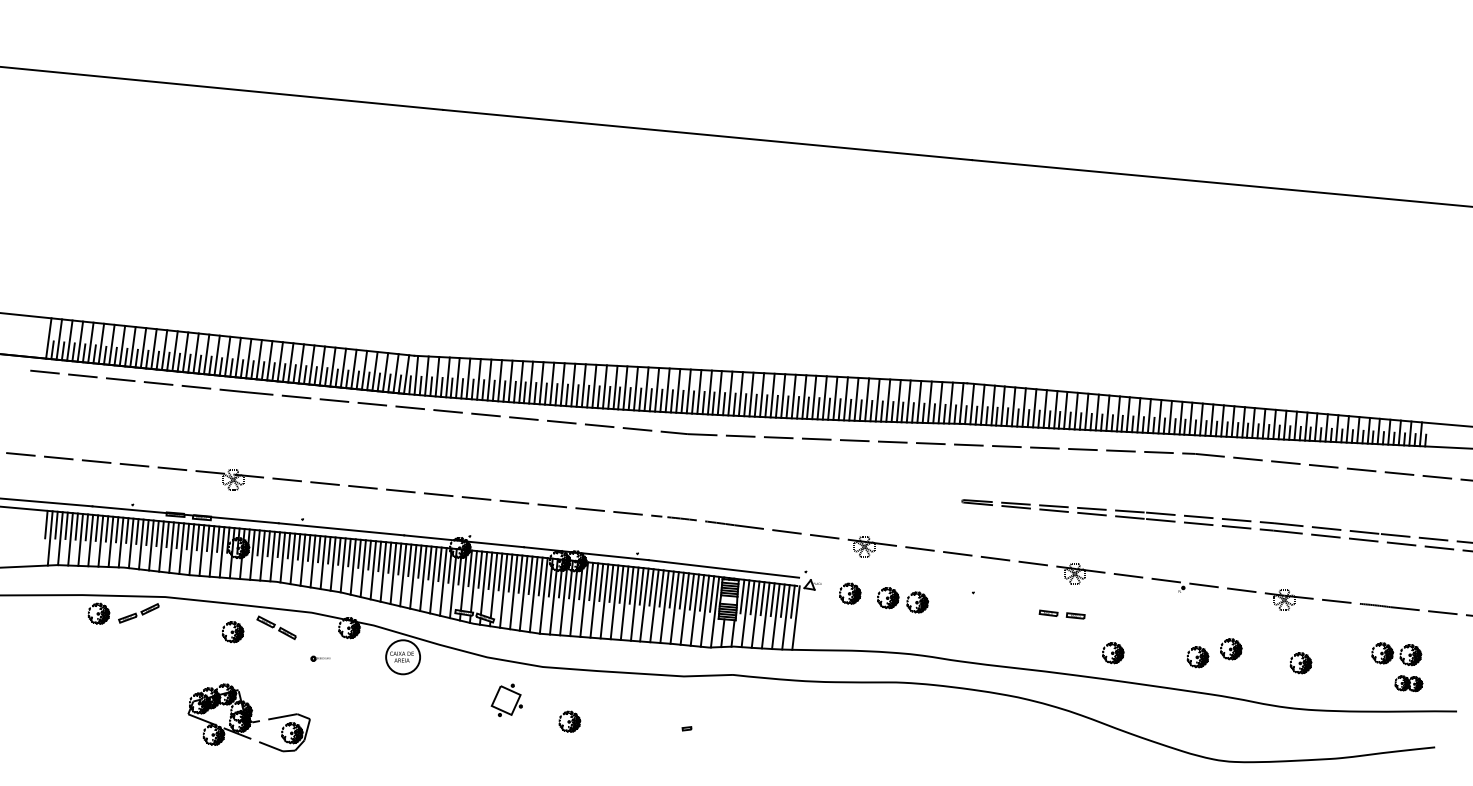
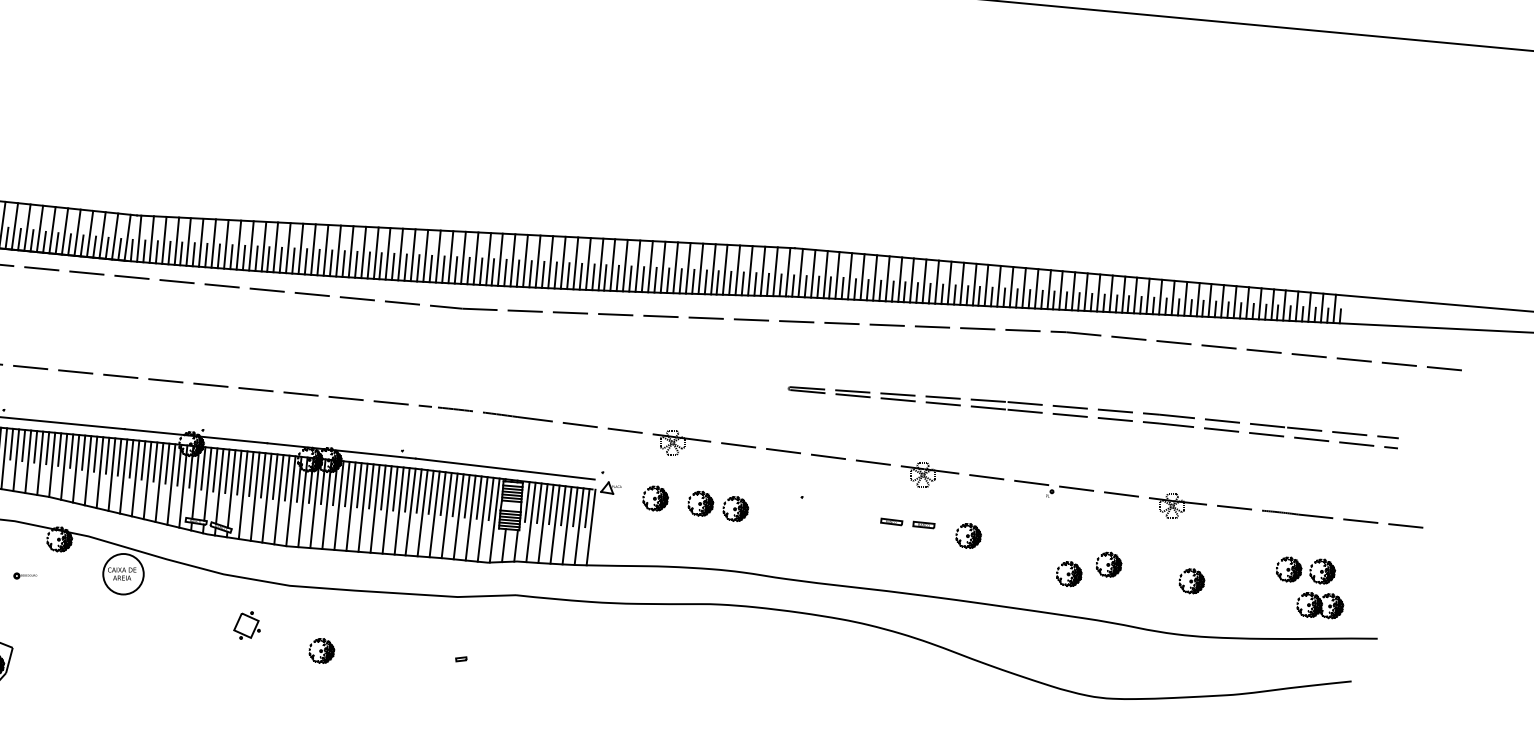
part: (1113, 653) -> (968, 536), moved
part: (1408, 683) -> (1319, 605), size x1.43
part: (506, 700) -> (246, 625), size x0.71

